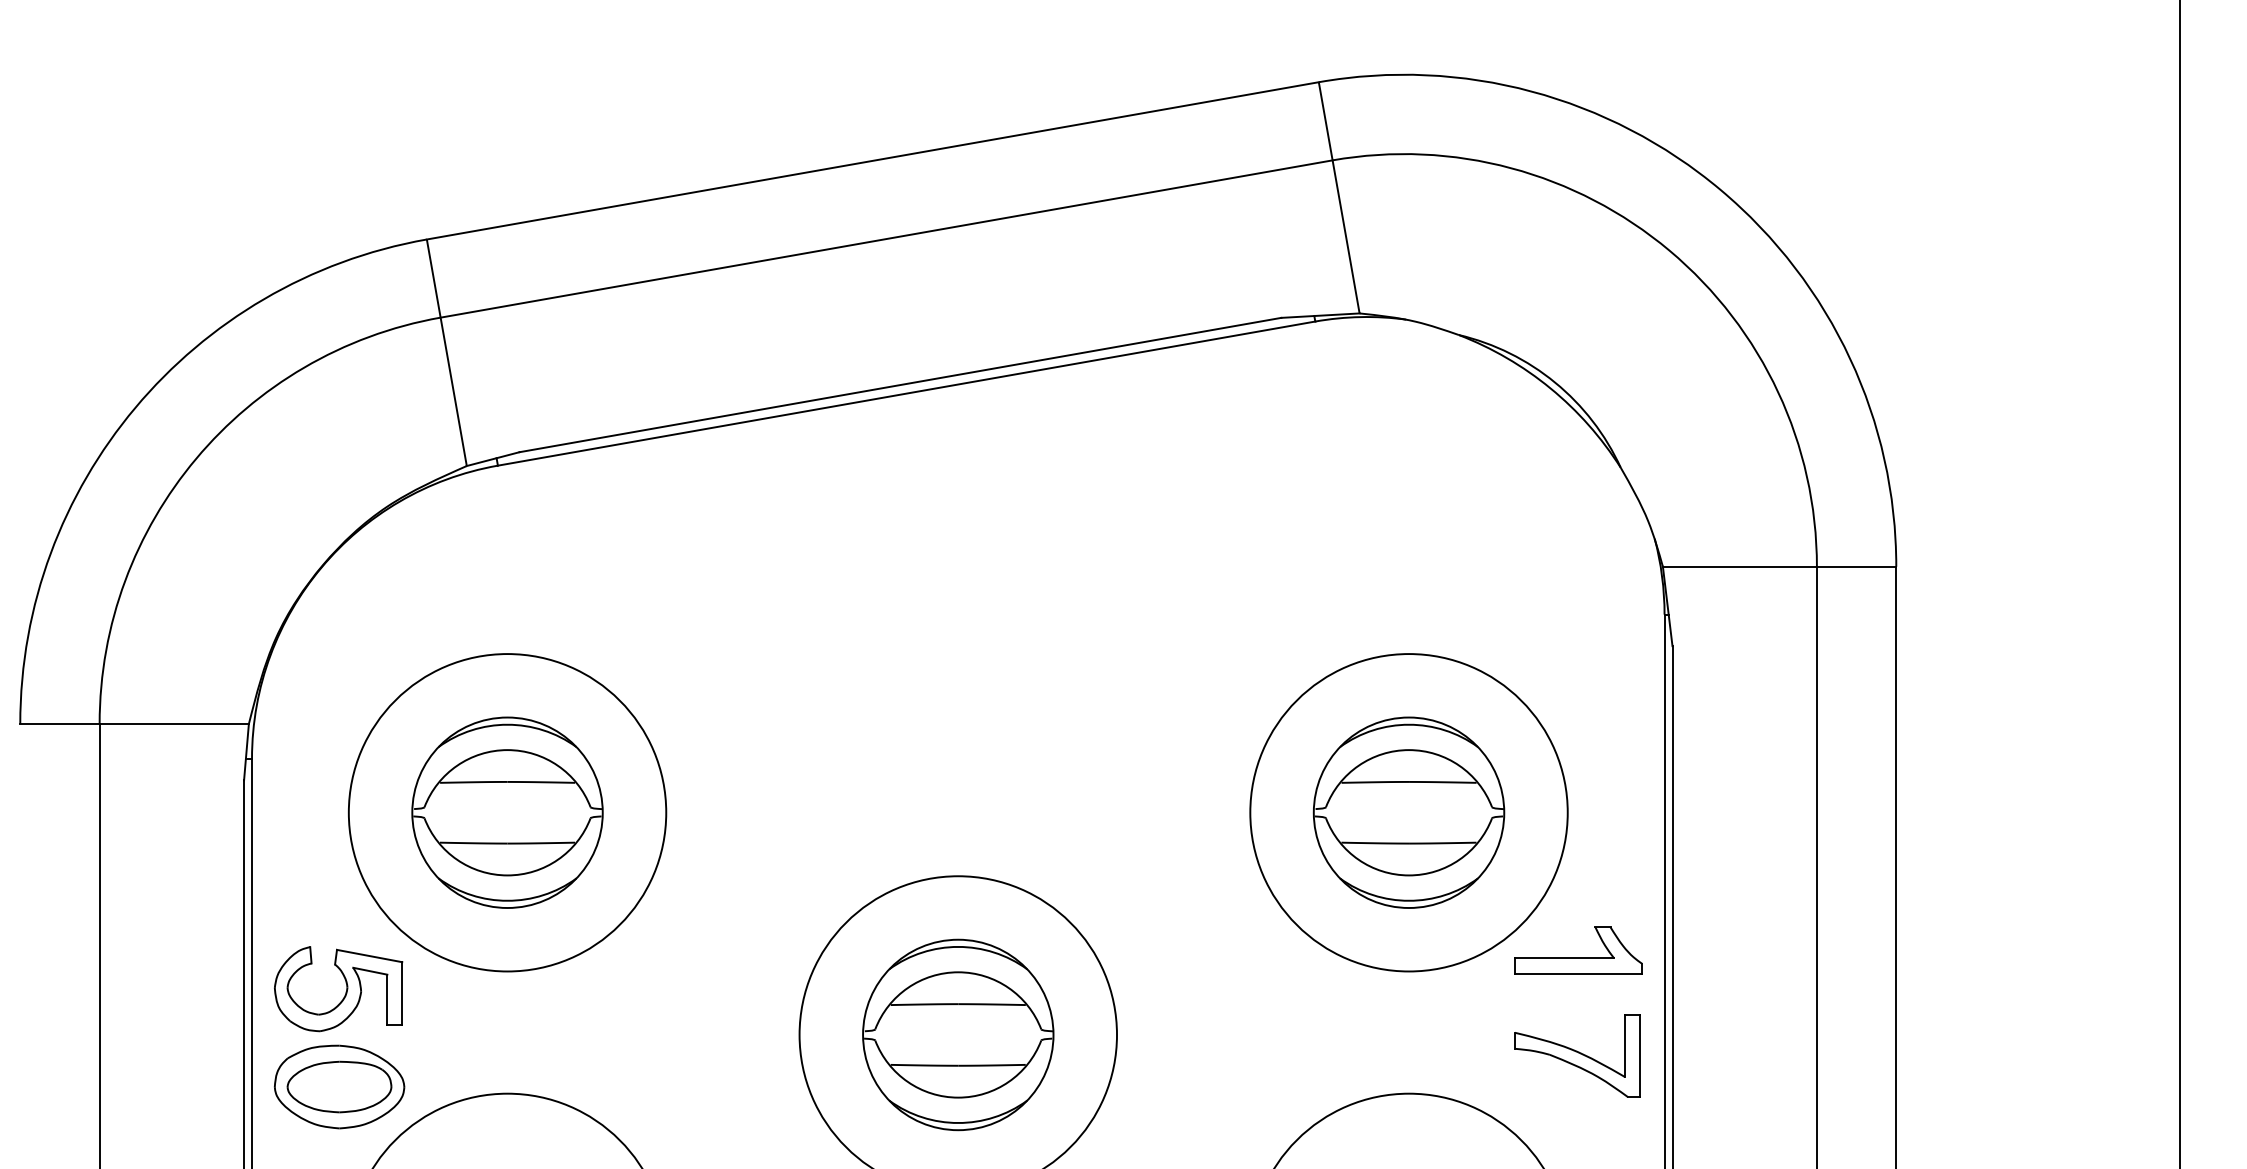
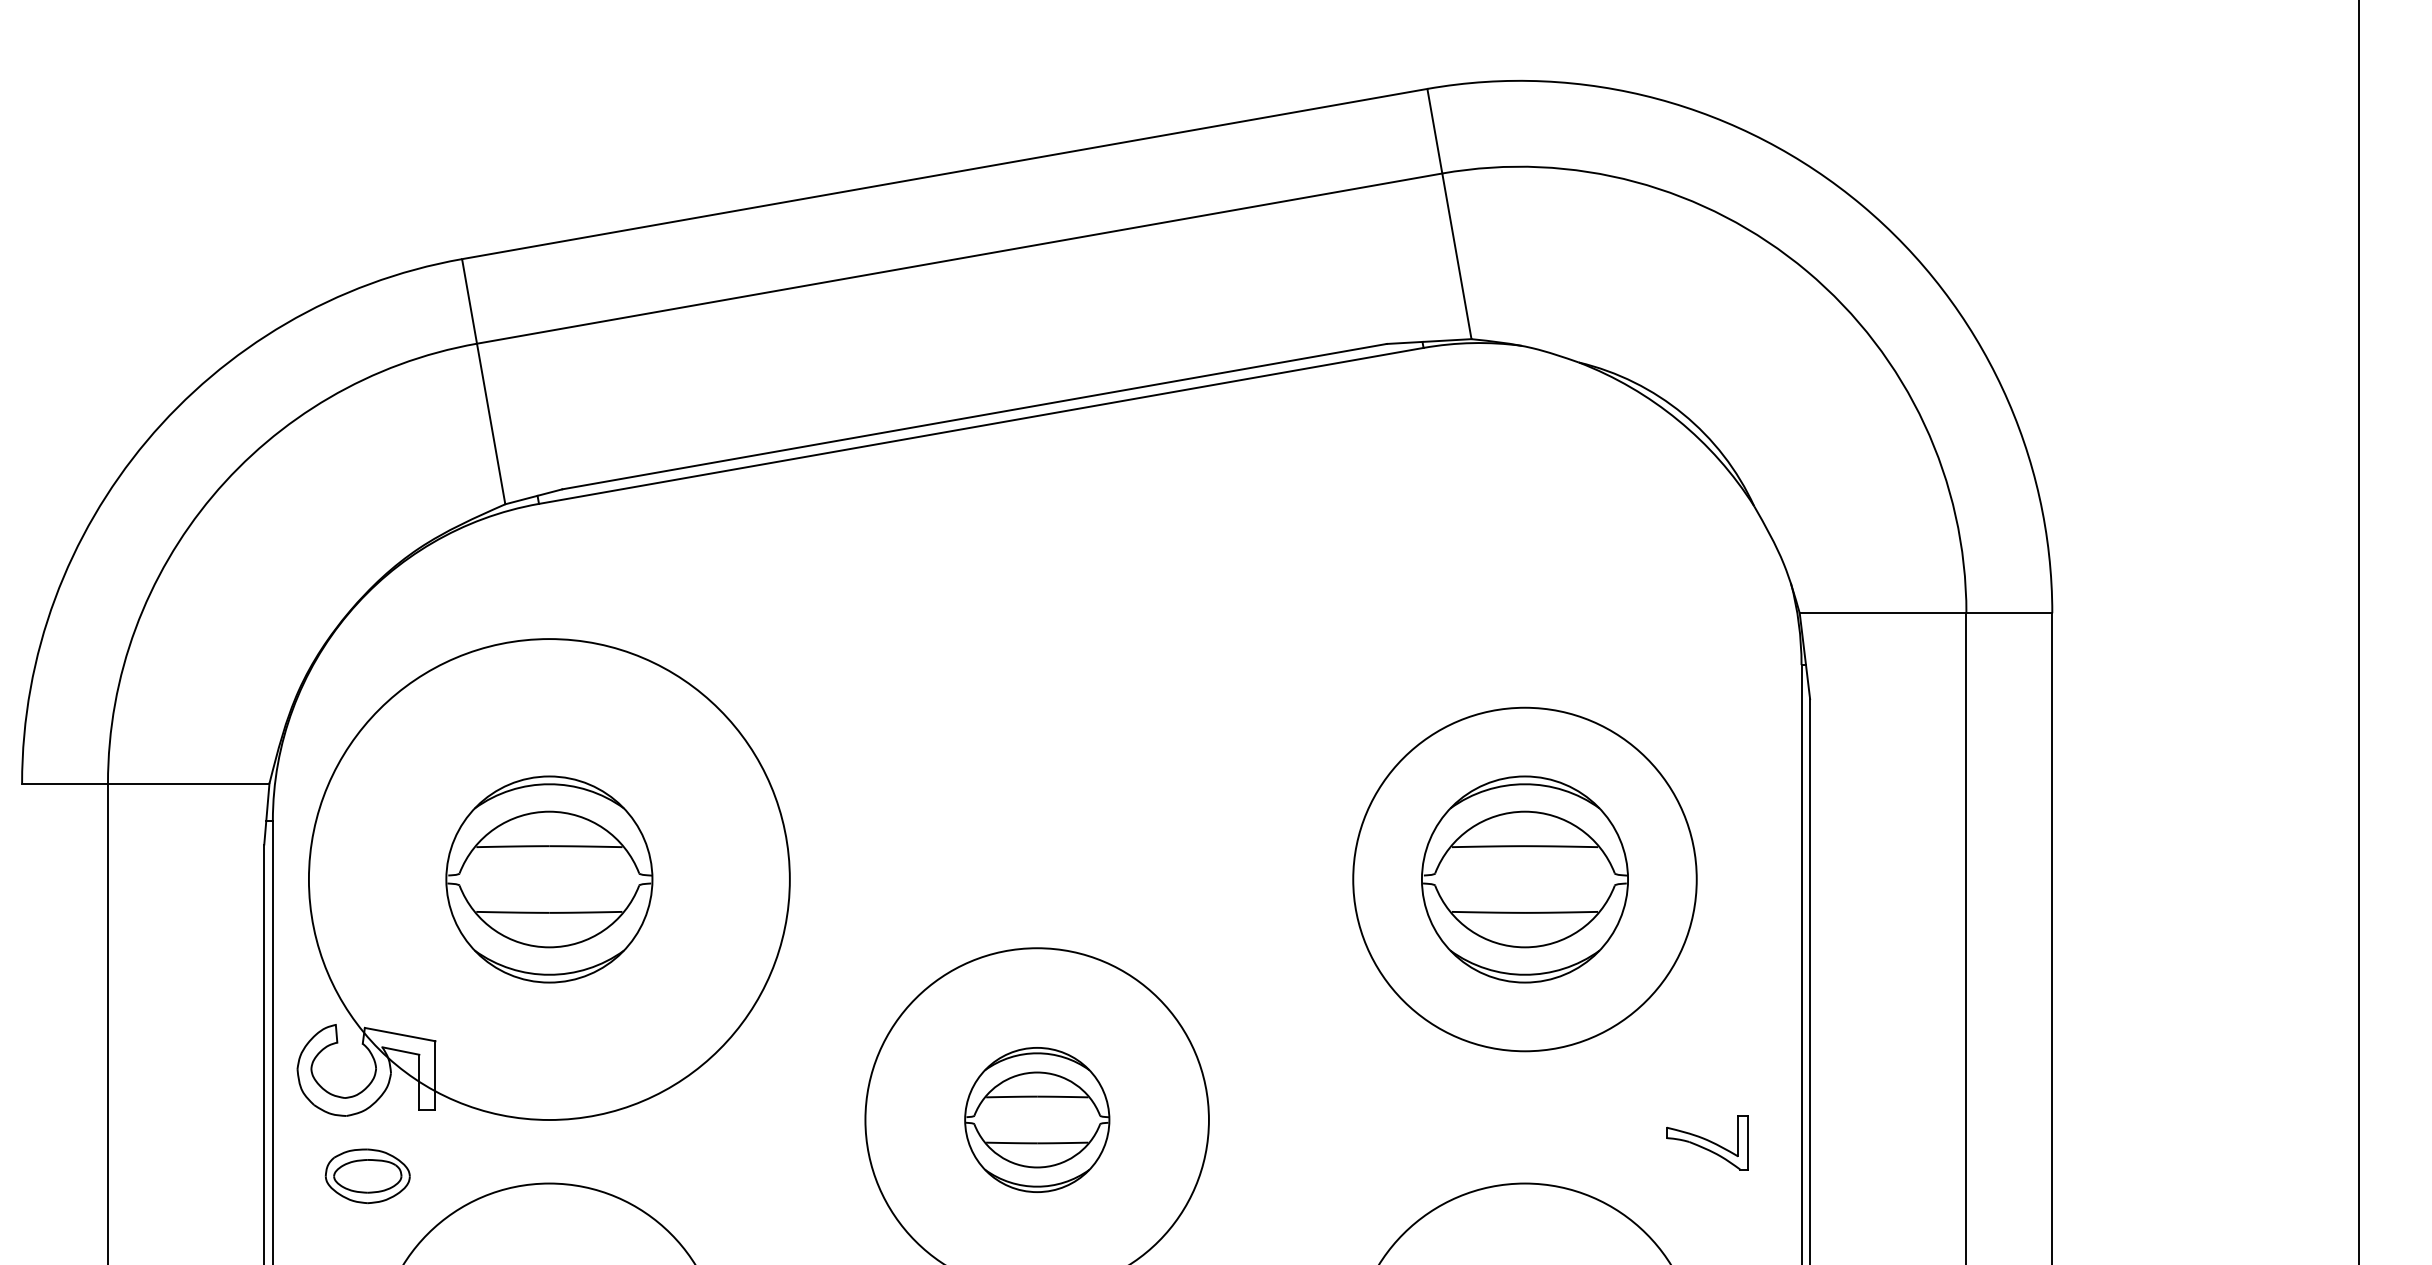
circle: (507, 812) -> (549, 879), size x1.4
part: (1578, 957) -> (1708, 1036), removed
part: (958, 1034) -> (1037, 1119), size x0.7
part: (1577, 1055) -> (1707, 1142), size x0.6
part: (339, 1086) -> (367, 1175), size x0.6

